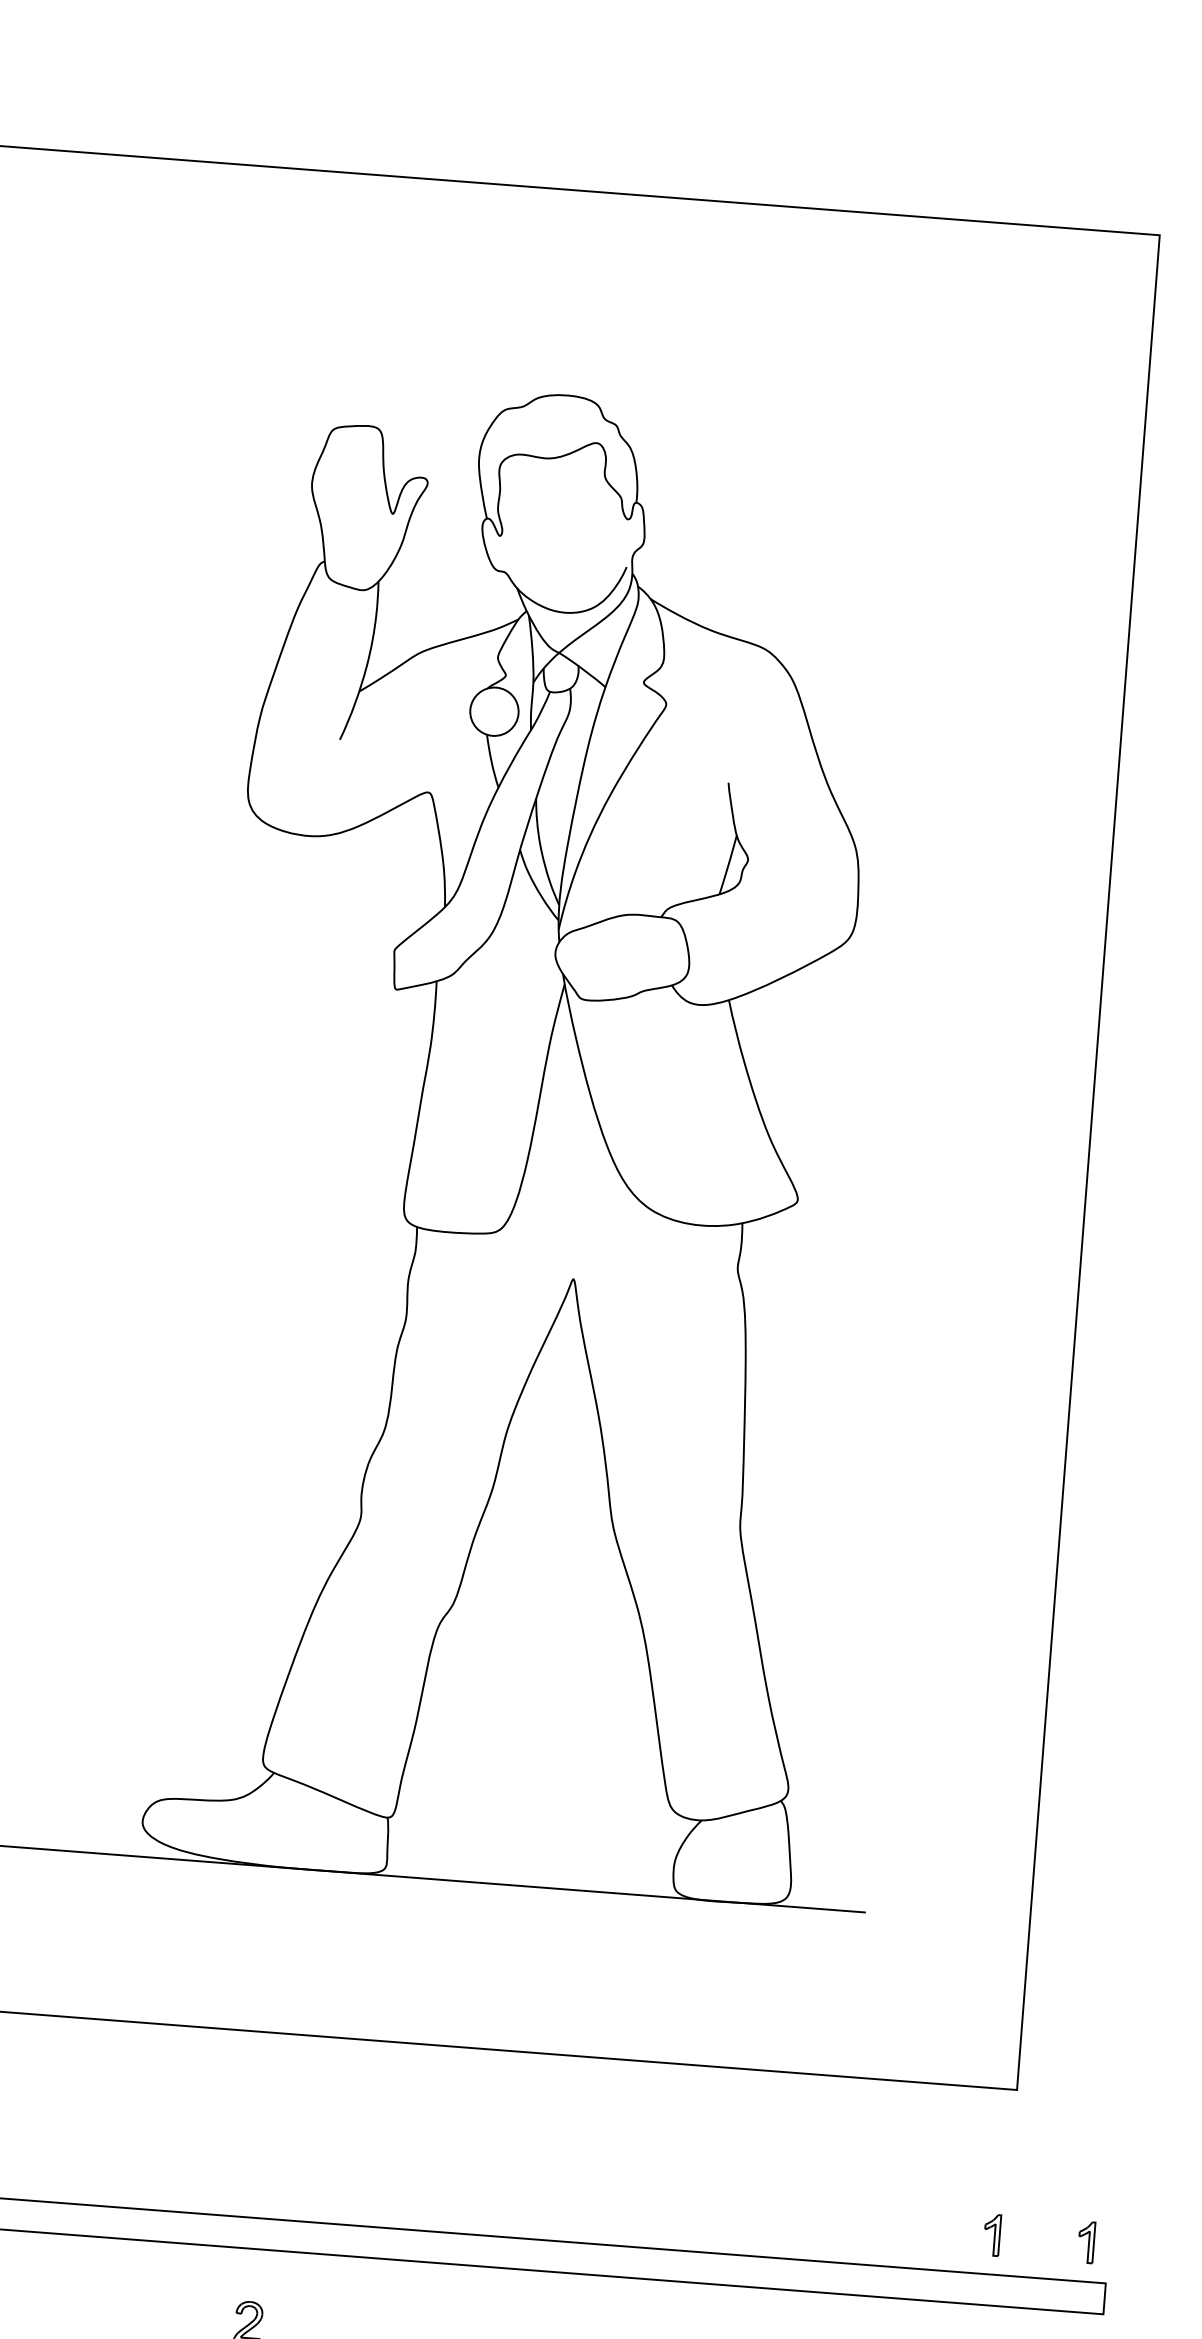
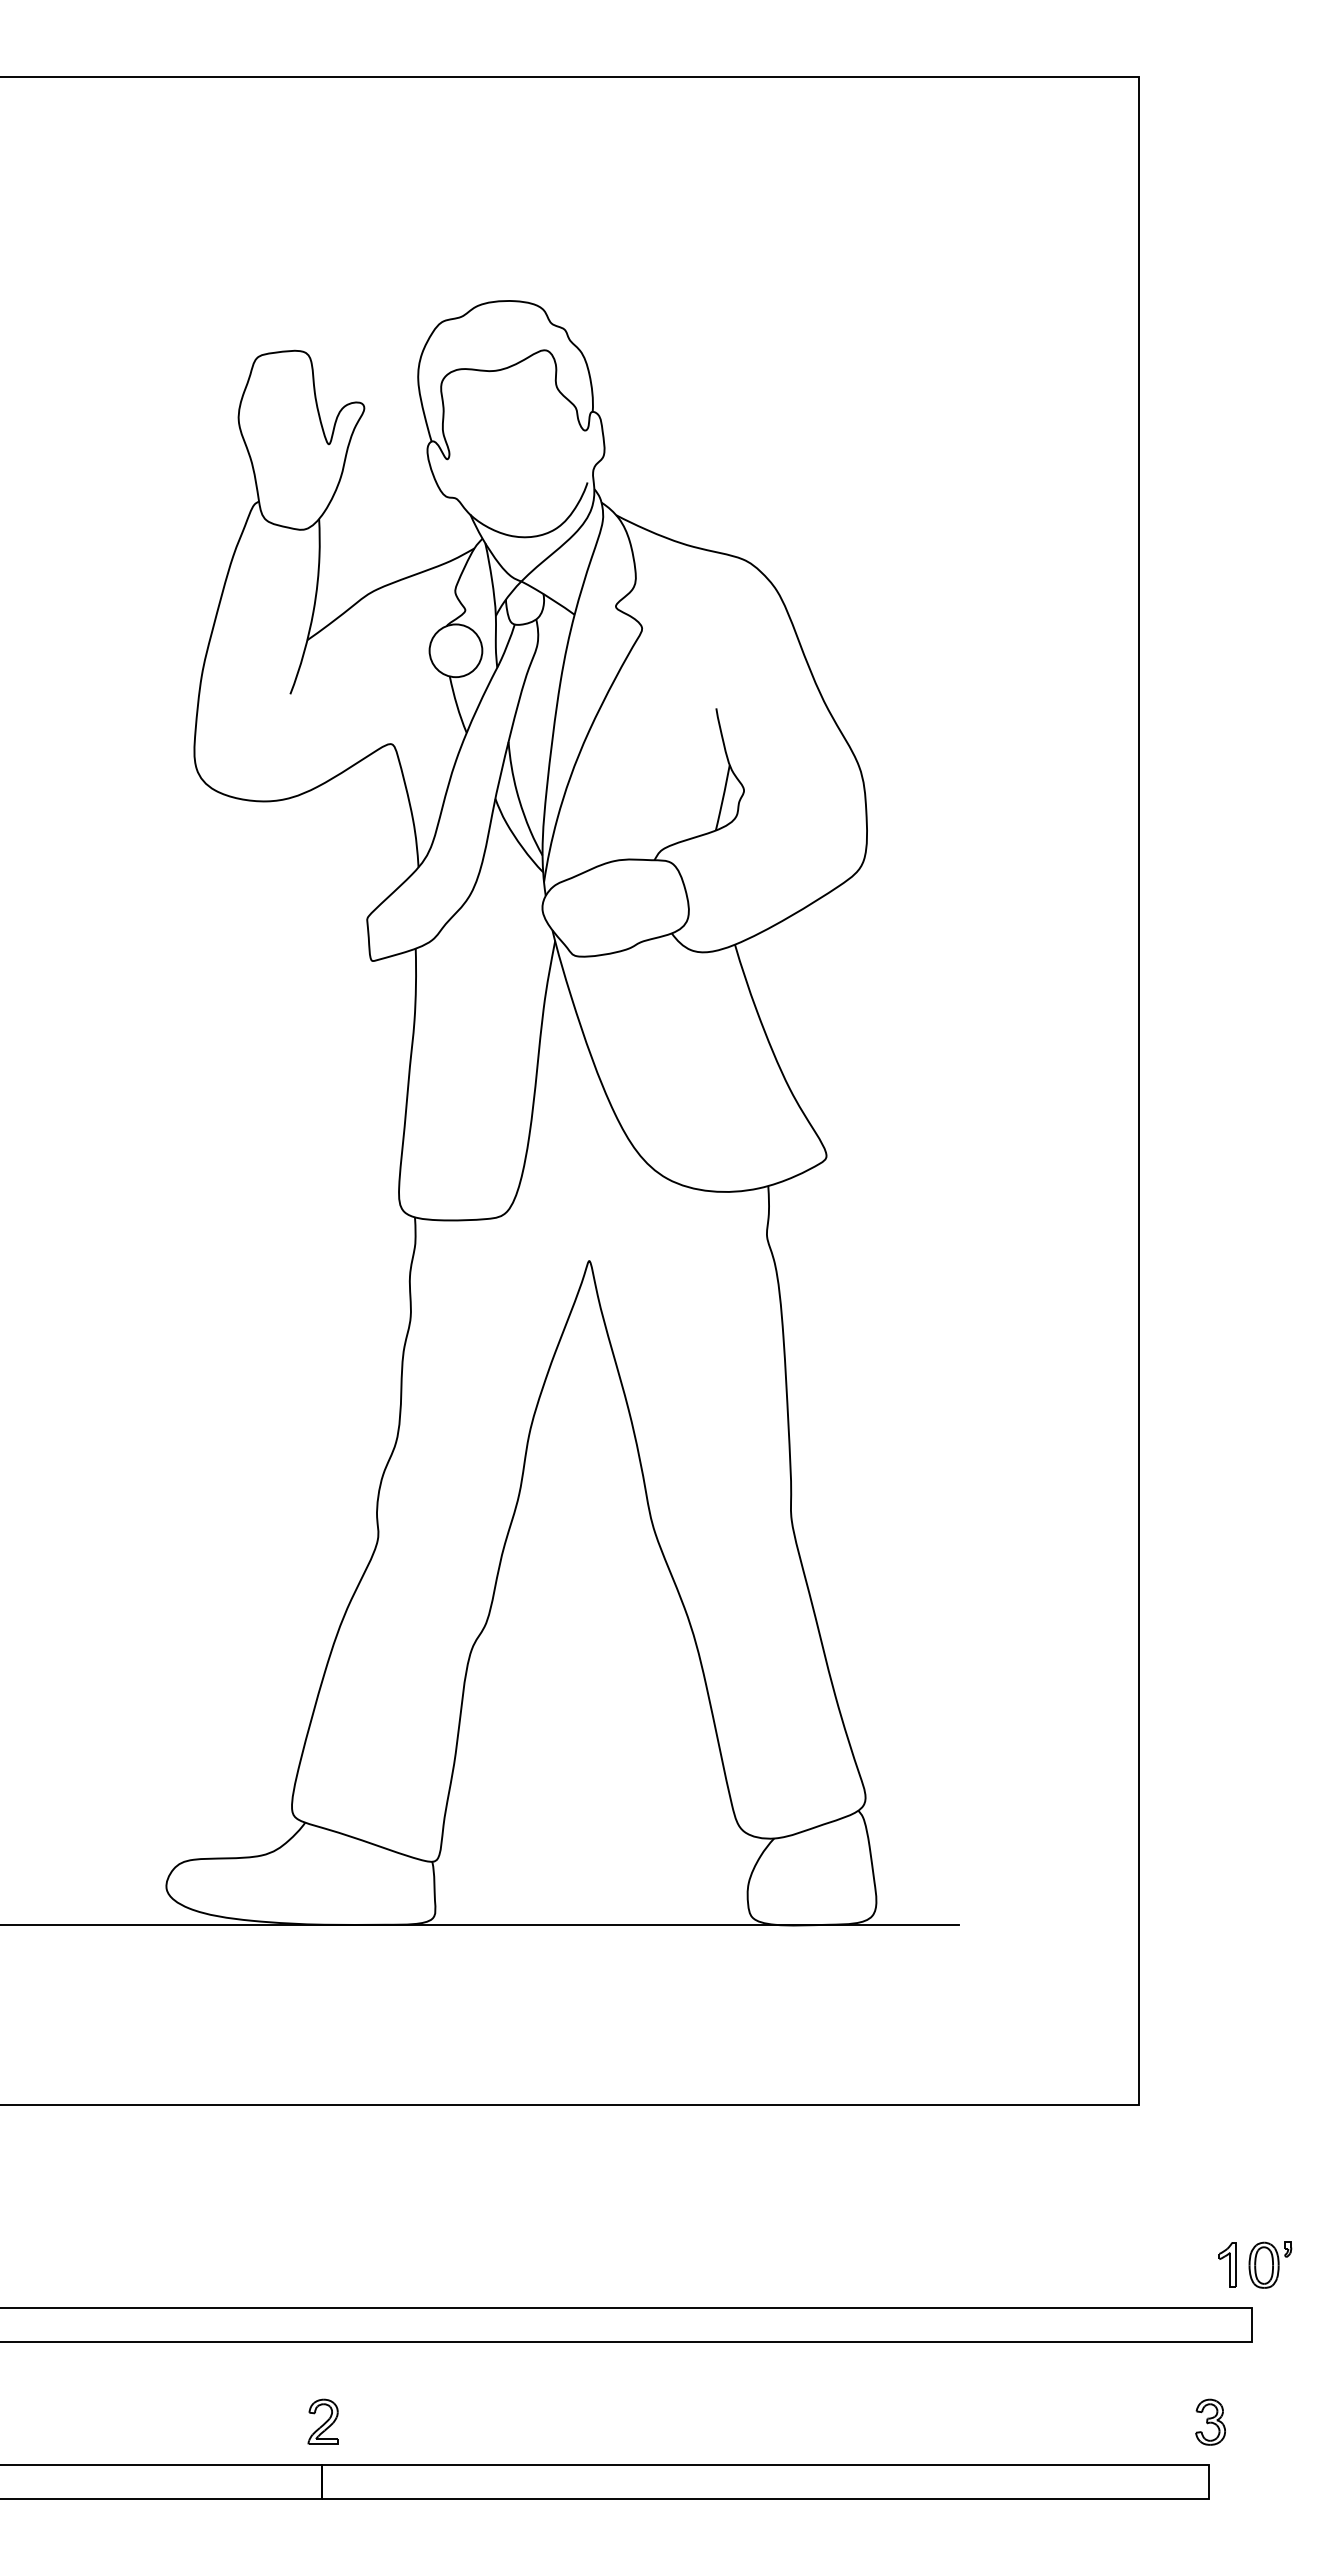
part: (992, 2234) -> (1124, 2264), removed
part: (1125, 2244) -> (1270, 2264), added

